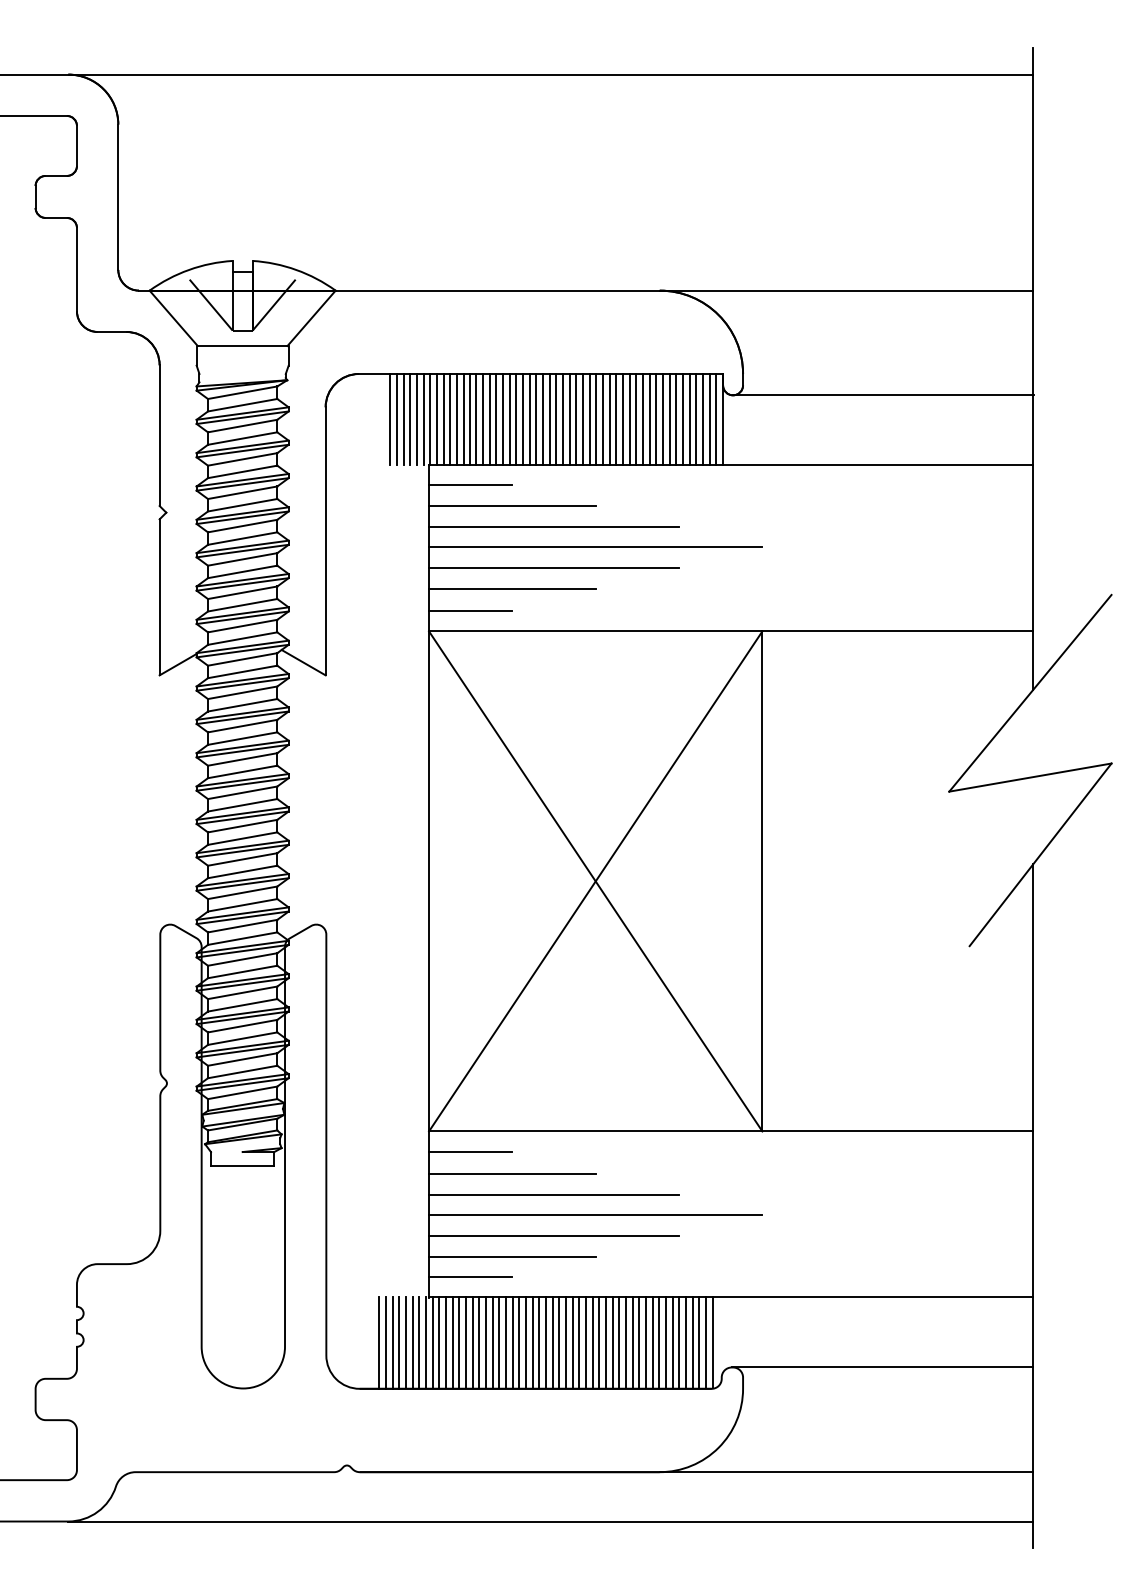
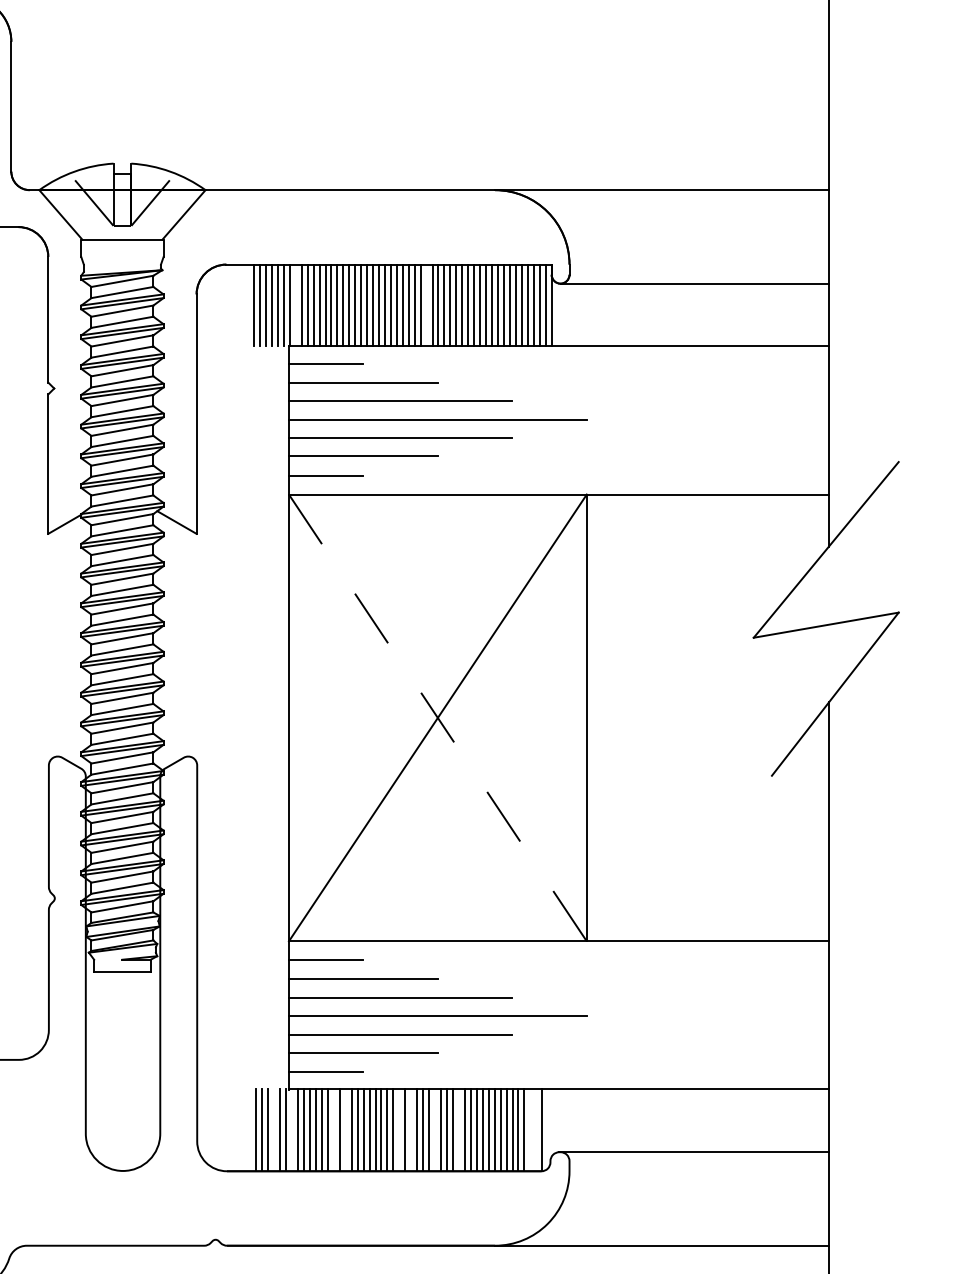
line: (437, 418) -> (296, 304), removed
line: (583, 418) -> (426, 304), removed
line: (595, 881) -> (437, 718), solid -> dashed
line: (379, 1342) -> (244, 1129), removed
line: (385, 1342) -> (250, 1129), removed
line: (412, 1342) -> (274, 1129), removed
line: (432, 1342) -> (292, 1129), removed
line: (479, 1342) -> (334, 1129), removed
line: (492, 1342) -> (345, 1129), removed
line: (552, 1342) -> (399, 1129), removed
line: (565, 1342) -> (410, 1129), removed
line: (592, 1342) -> (434, 1129), removed
line: (619, 1342) -> (459, 1129), removed
line: (699, 1342) -> (530, 1129), removed
line: (706, 1342) -> (536, 1129), removed

